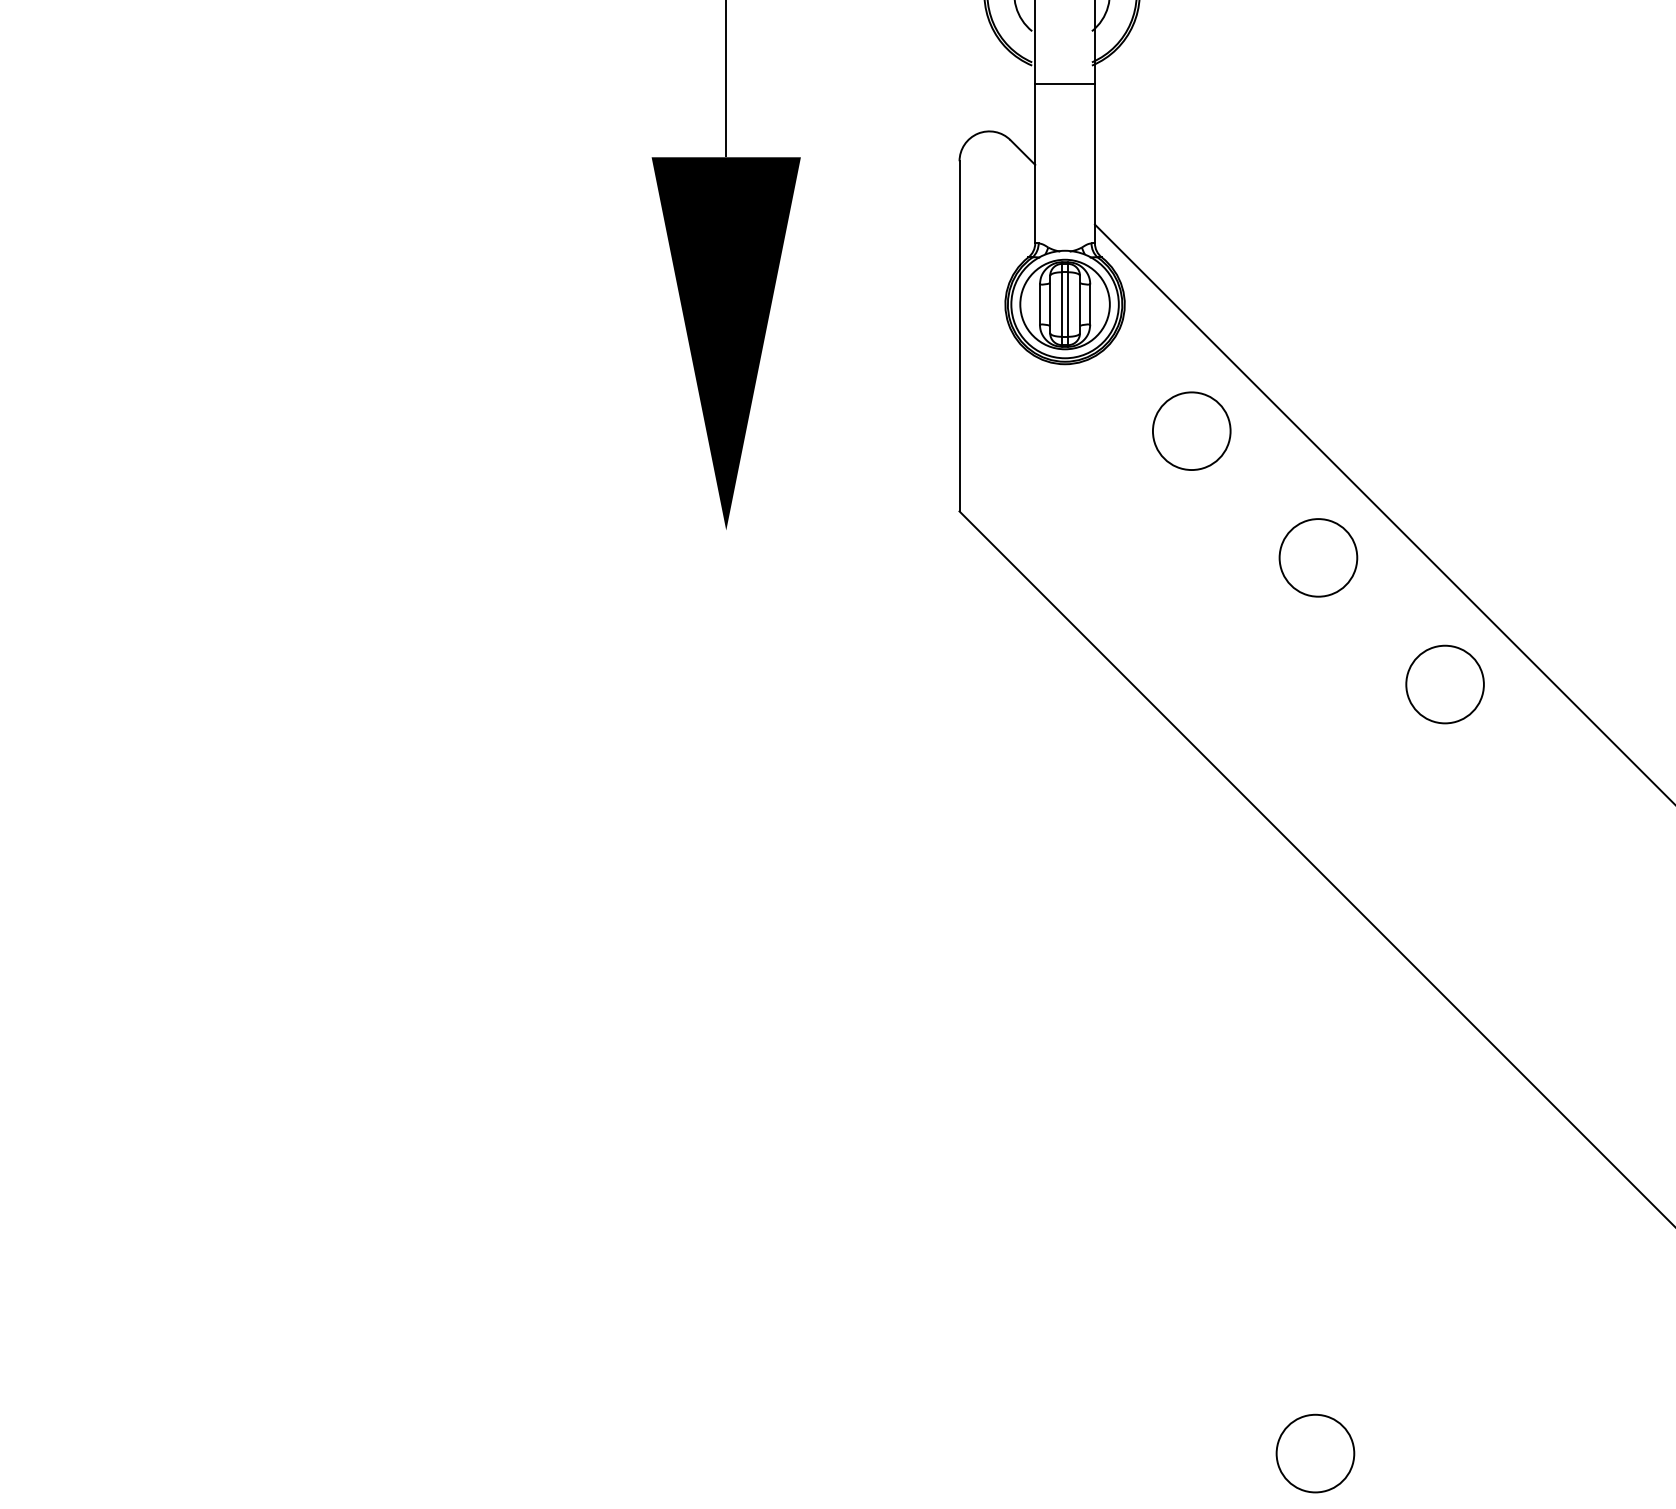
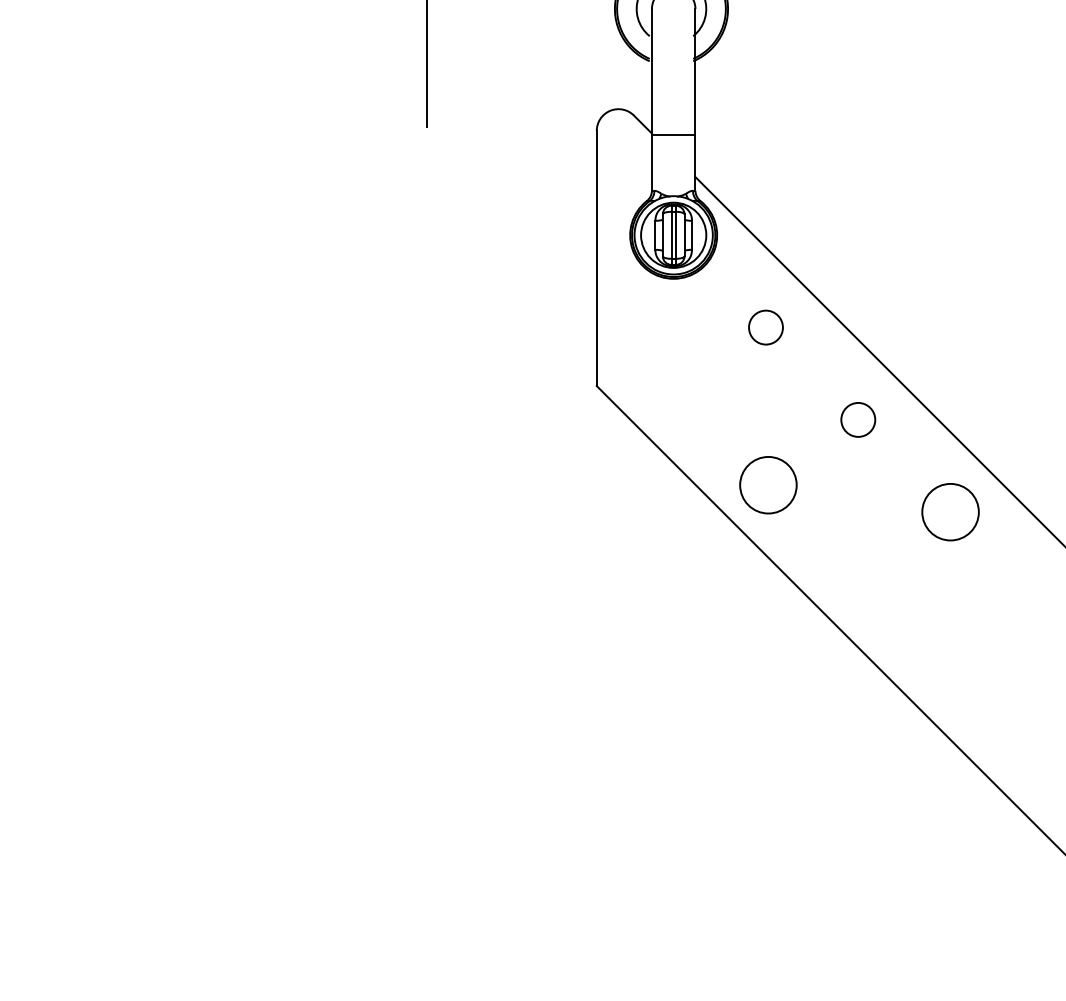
line: (1064, 83) -> (673, 134), moved
fill: (725, 343) -> (426, 263), removed
circle: (1191, 431) -> (765, 327), size x0.6
circle: (1318, 557) -> (858, 419), size x0.6
circle: (1194, 647) -> (767, 485), added

